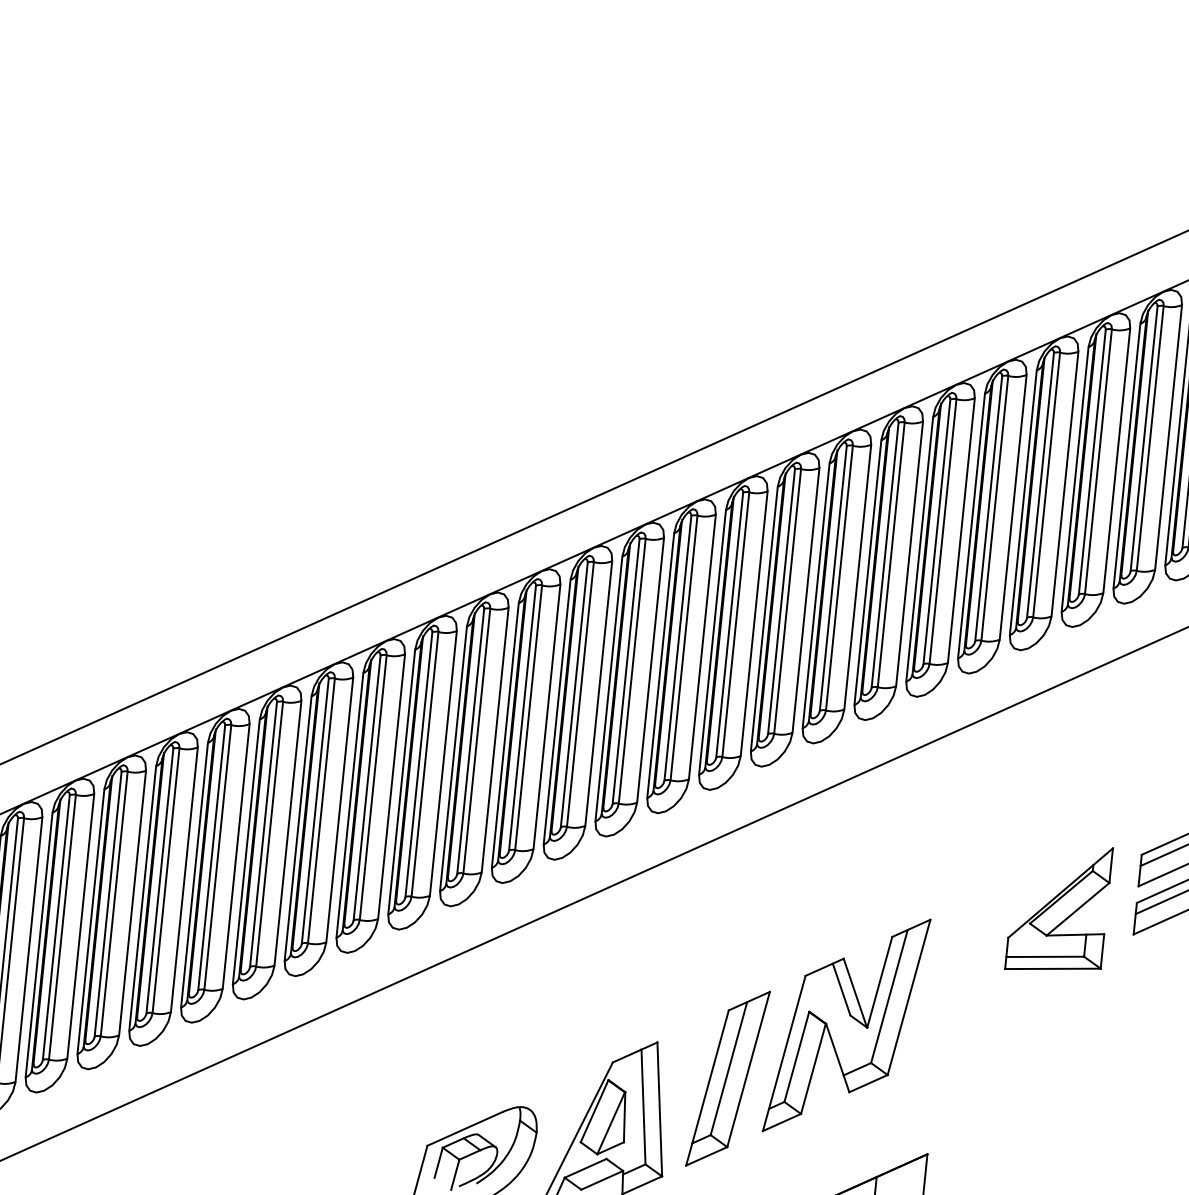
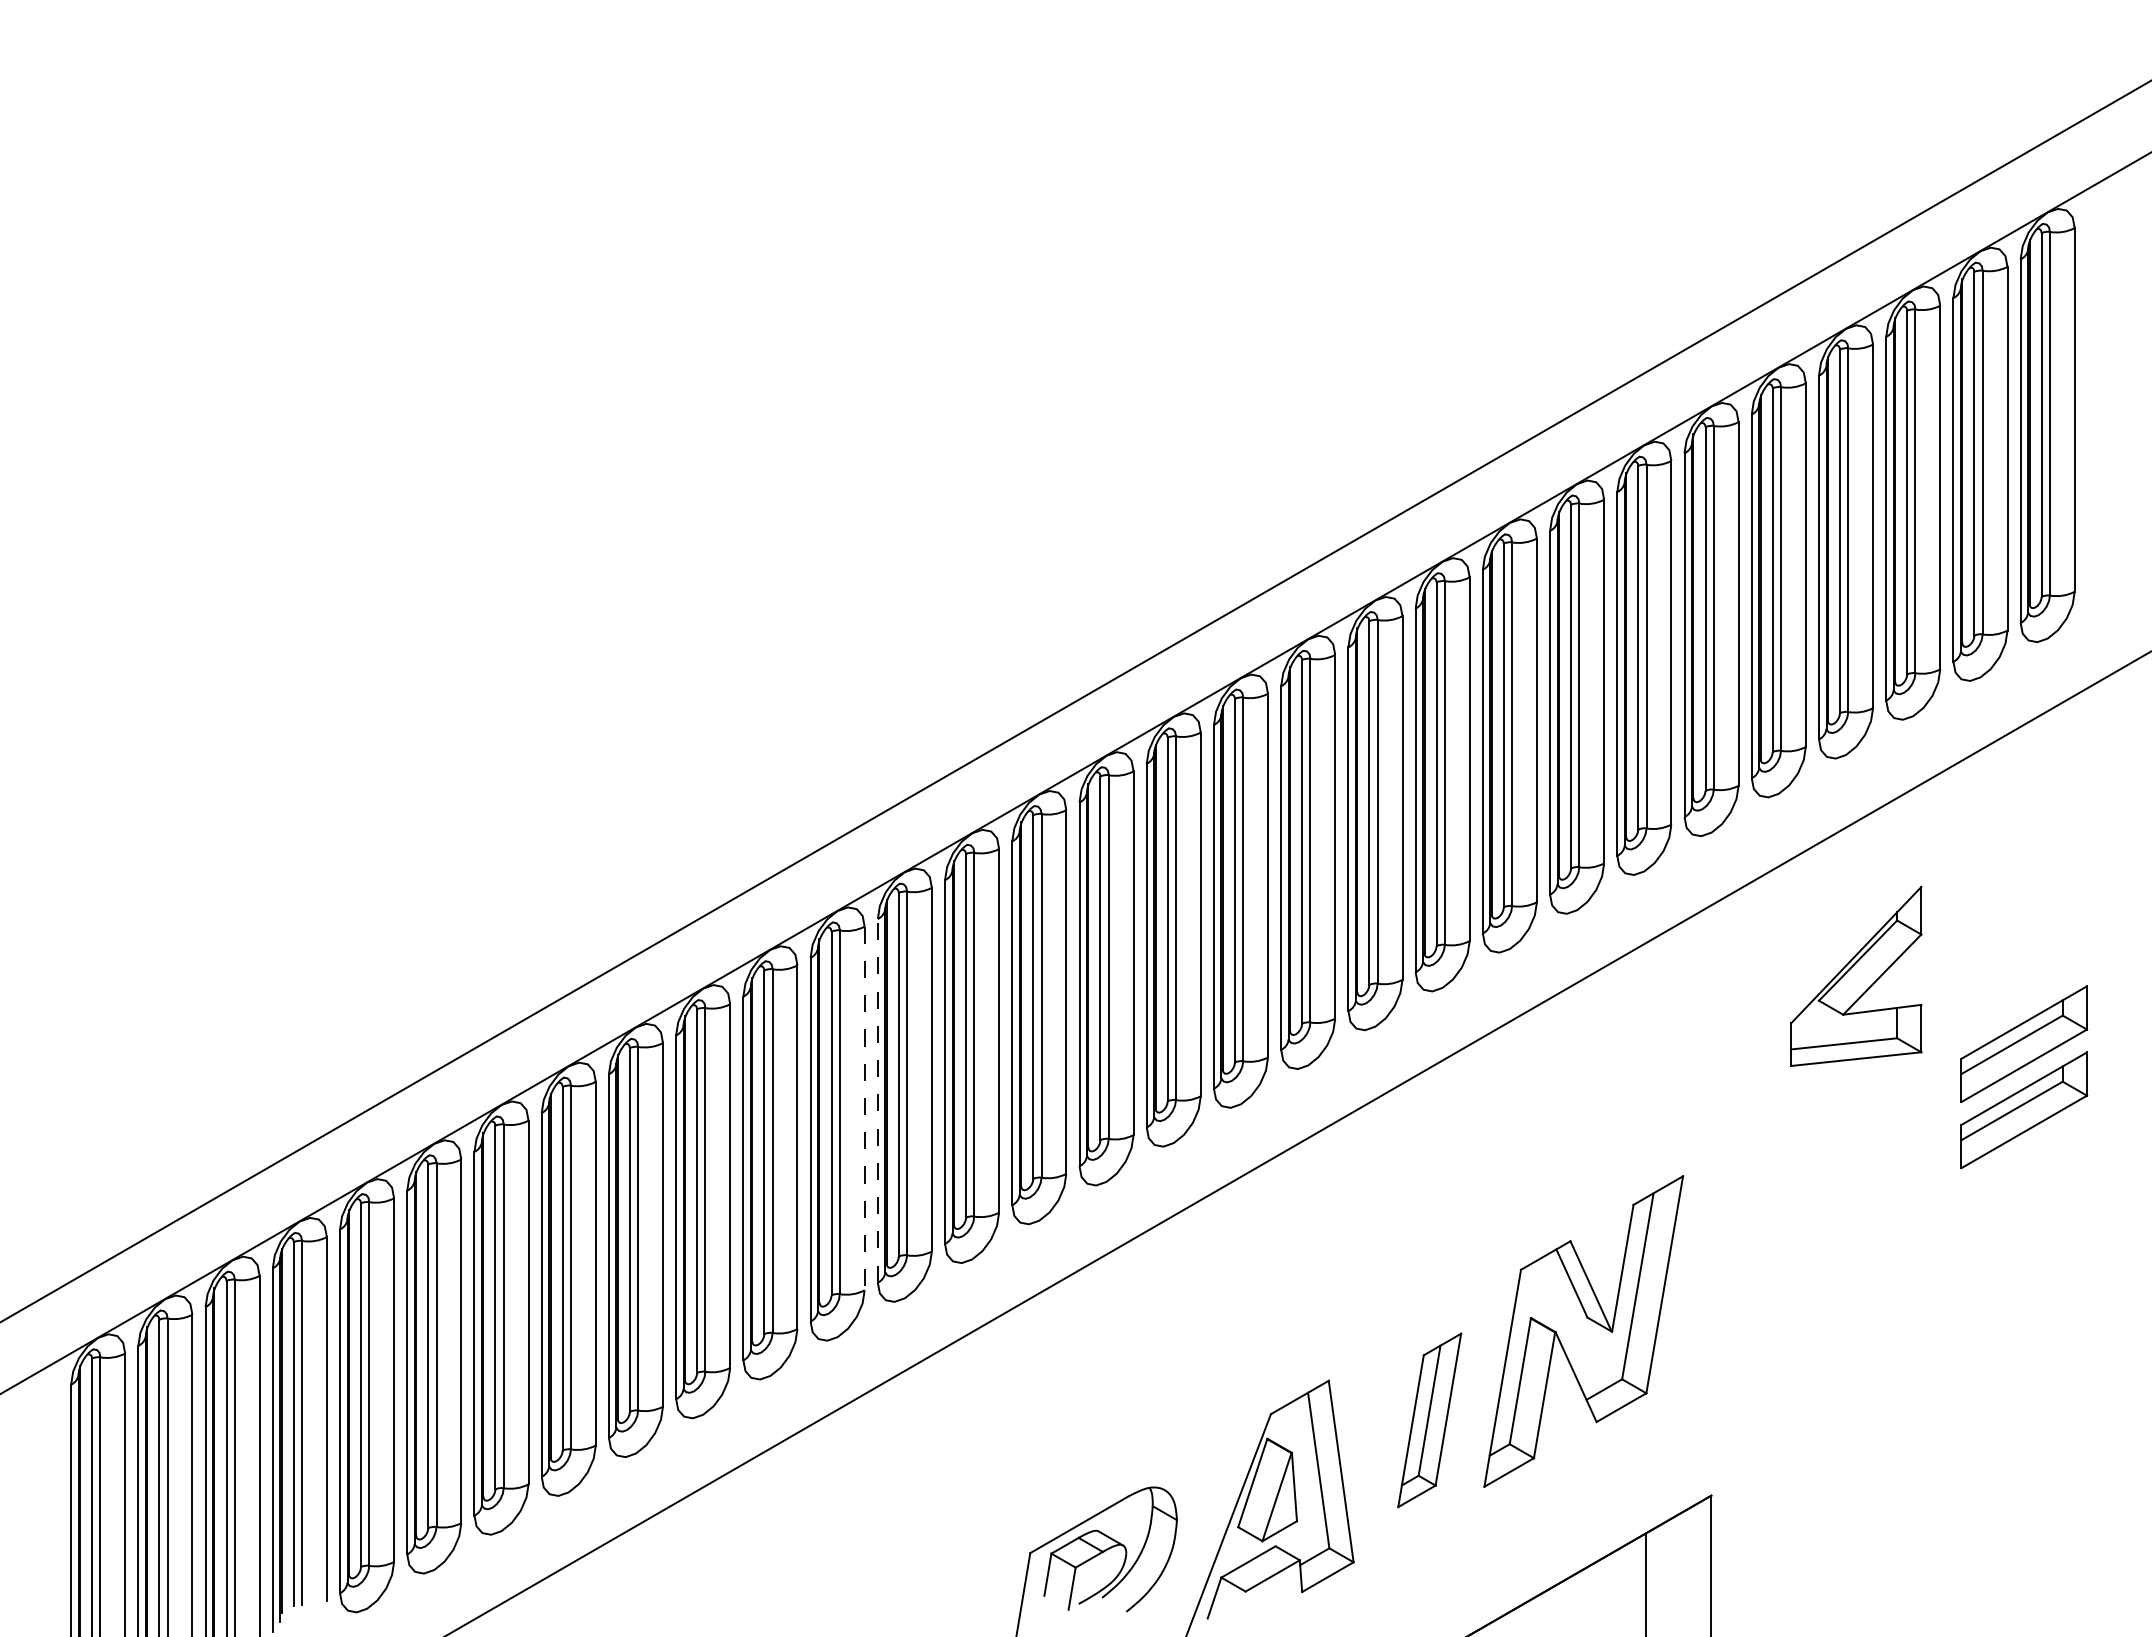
line: (349, 805) -> (877, 1100), solid -> dashed
line: (339, 809) -> (864, 1108), solid -> dashed
part: (1059, 908) -> (1856, 975), moved
part: (727, 1078) -> (1429, 1420), size x0.7

